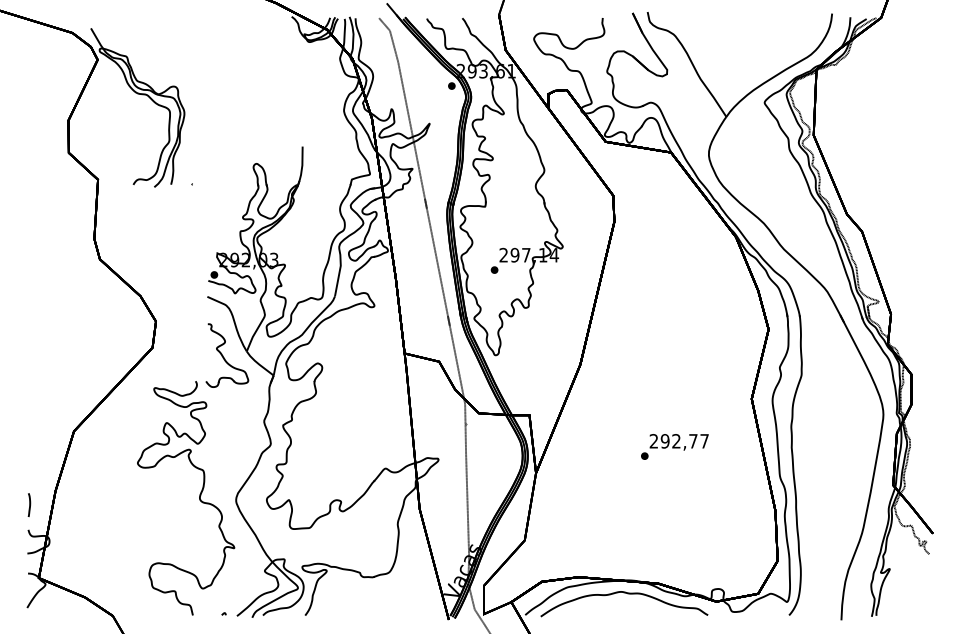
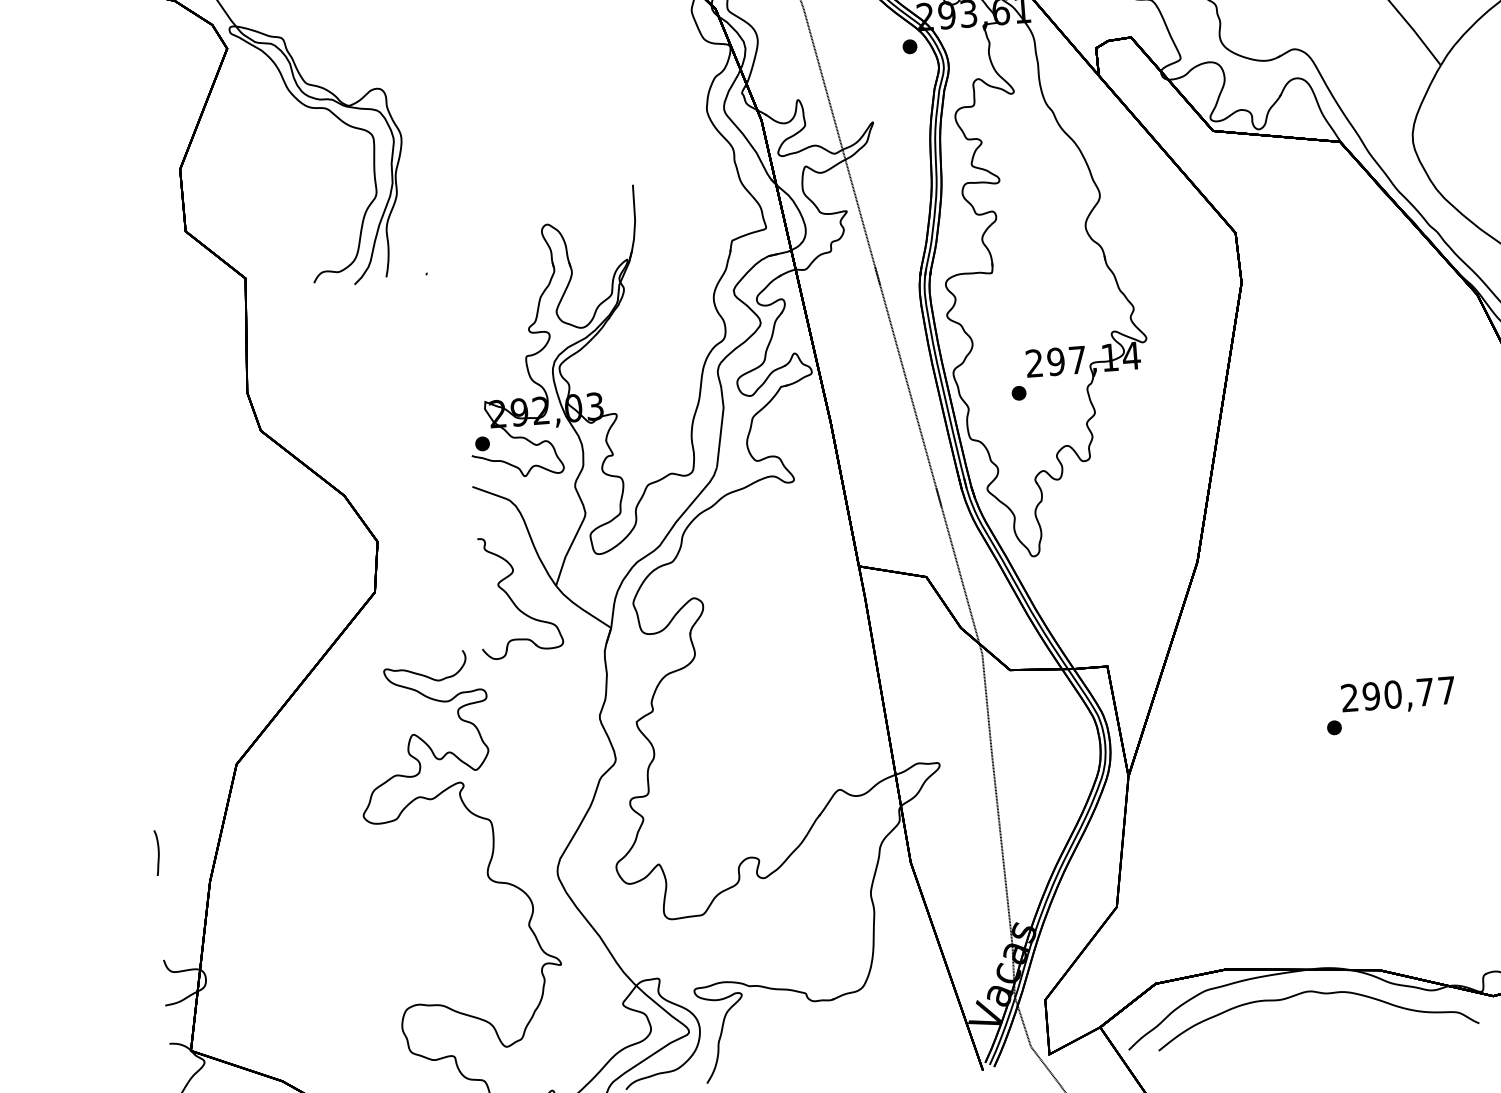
text: (676, 441) -> (1393, 695), 292,77 -> 290,77
curve: (29, 505) -> (157, 853), moved

